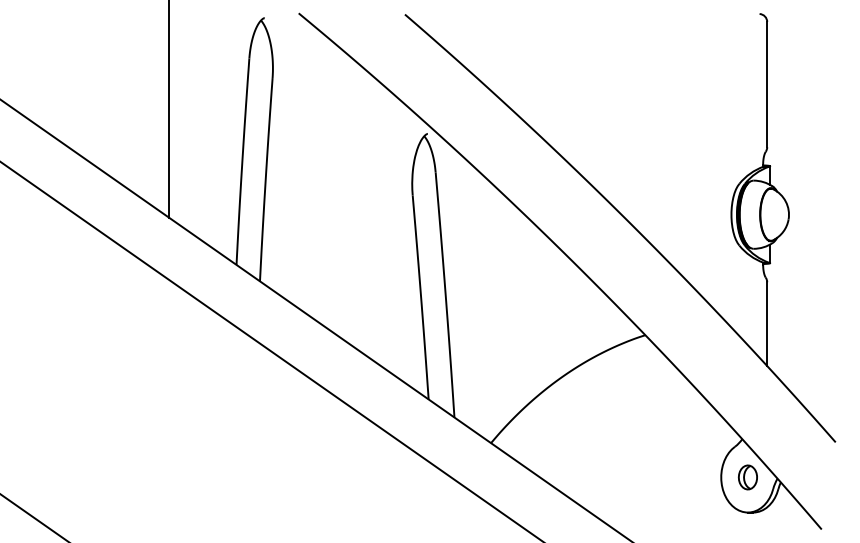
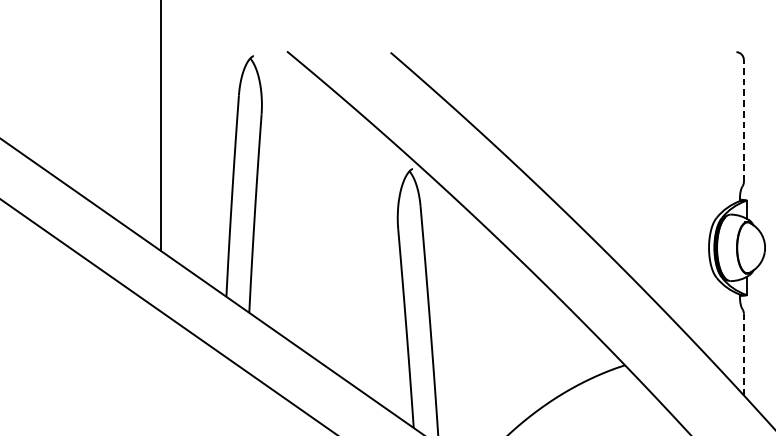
line: (767, 84) -> (744, 120), solid -> dashed
line: (767, 324) -> (744, 354), solid -> dashed

